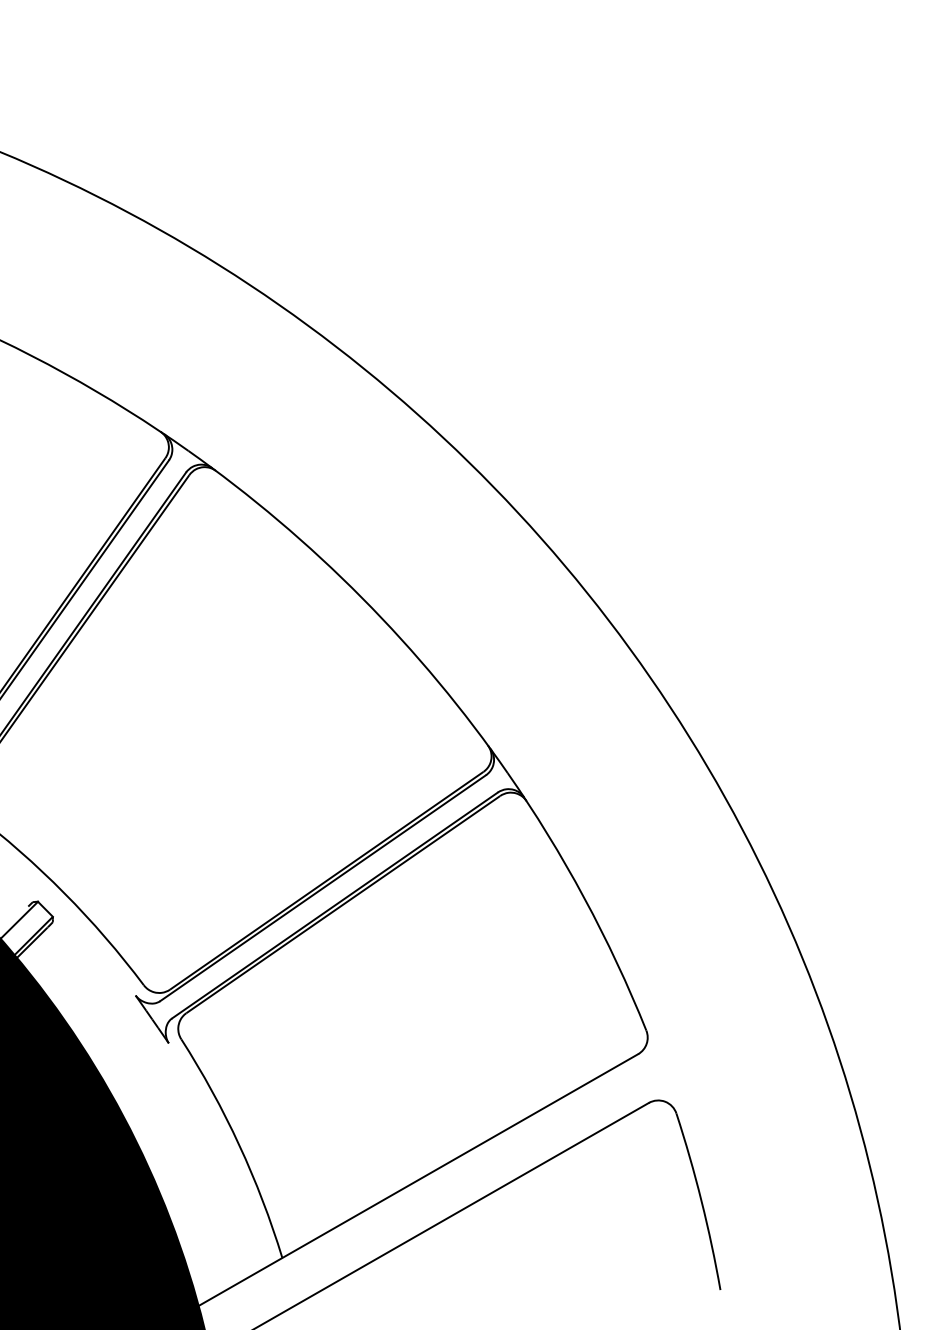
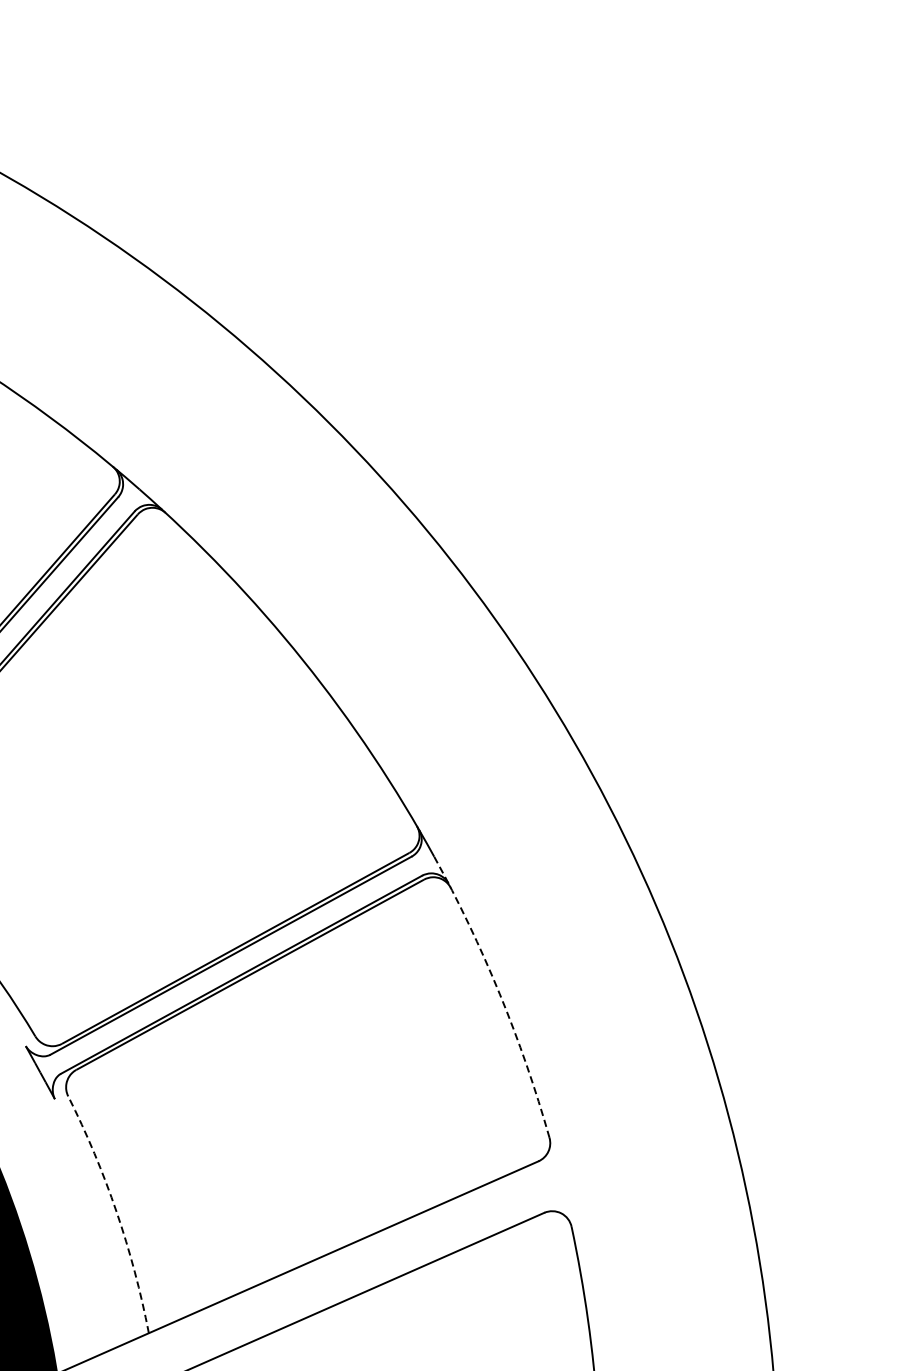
arc: (584, 897) -> (500, 993), solid -> dashed
arc: (239, 1145) -> (116, 1212), solid -> dashed

